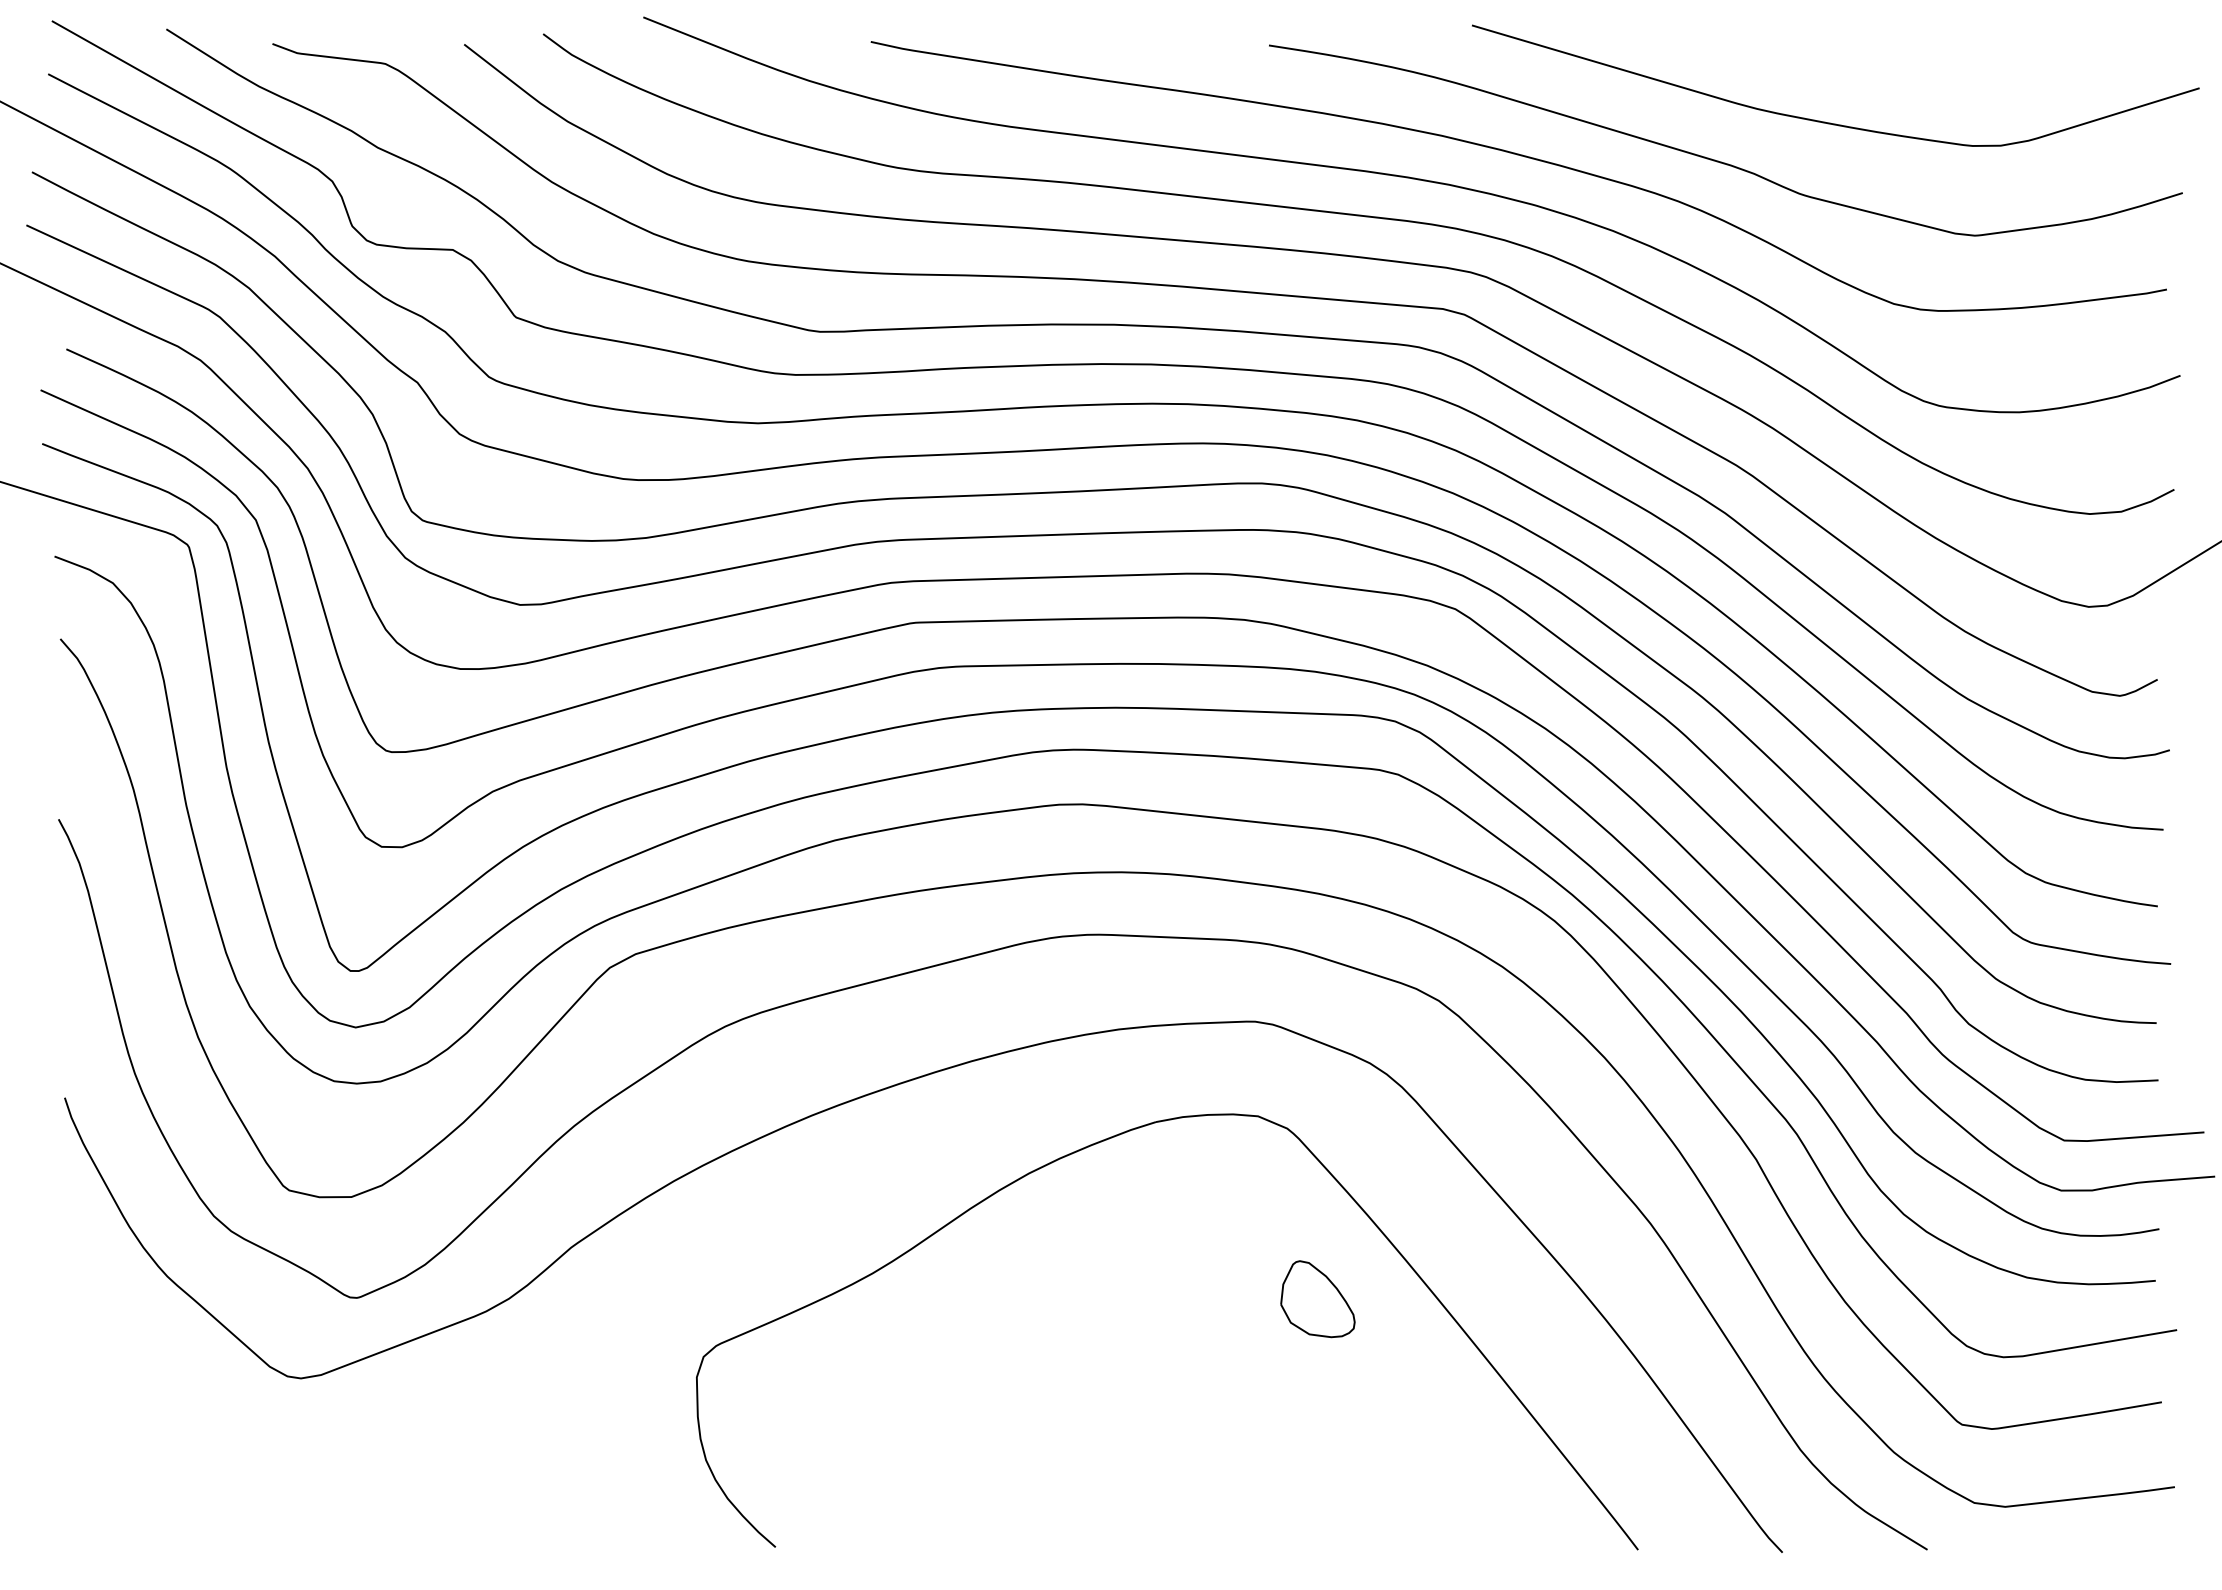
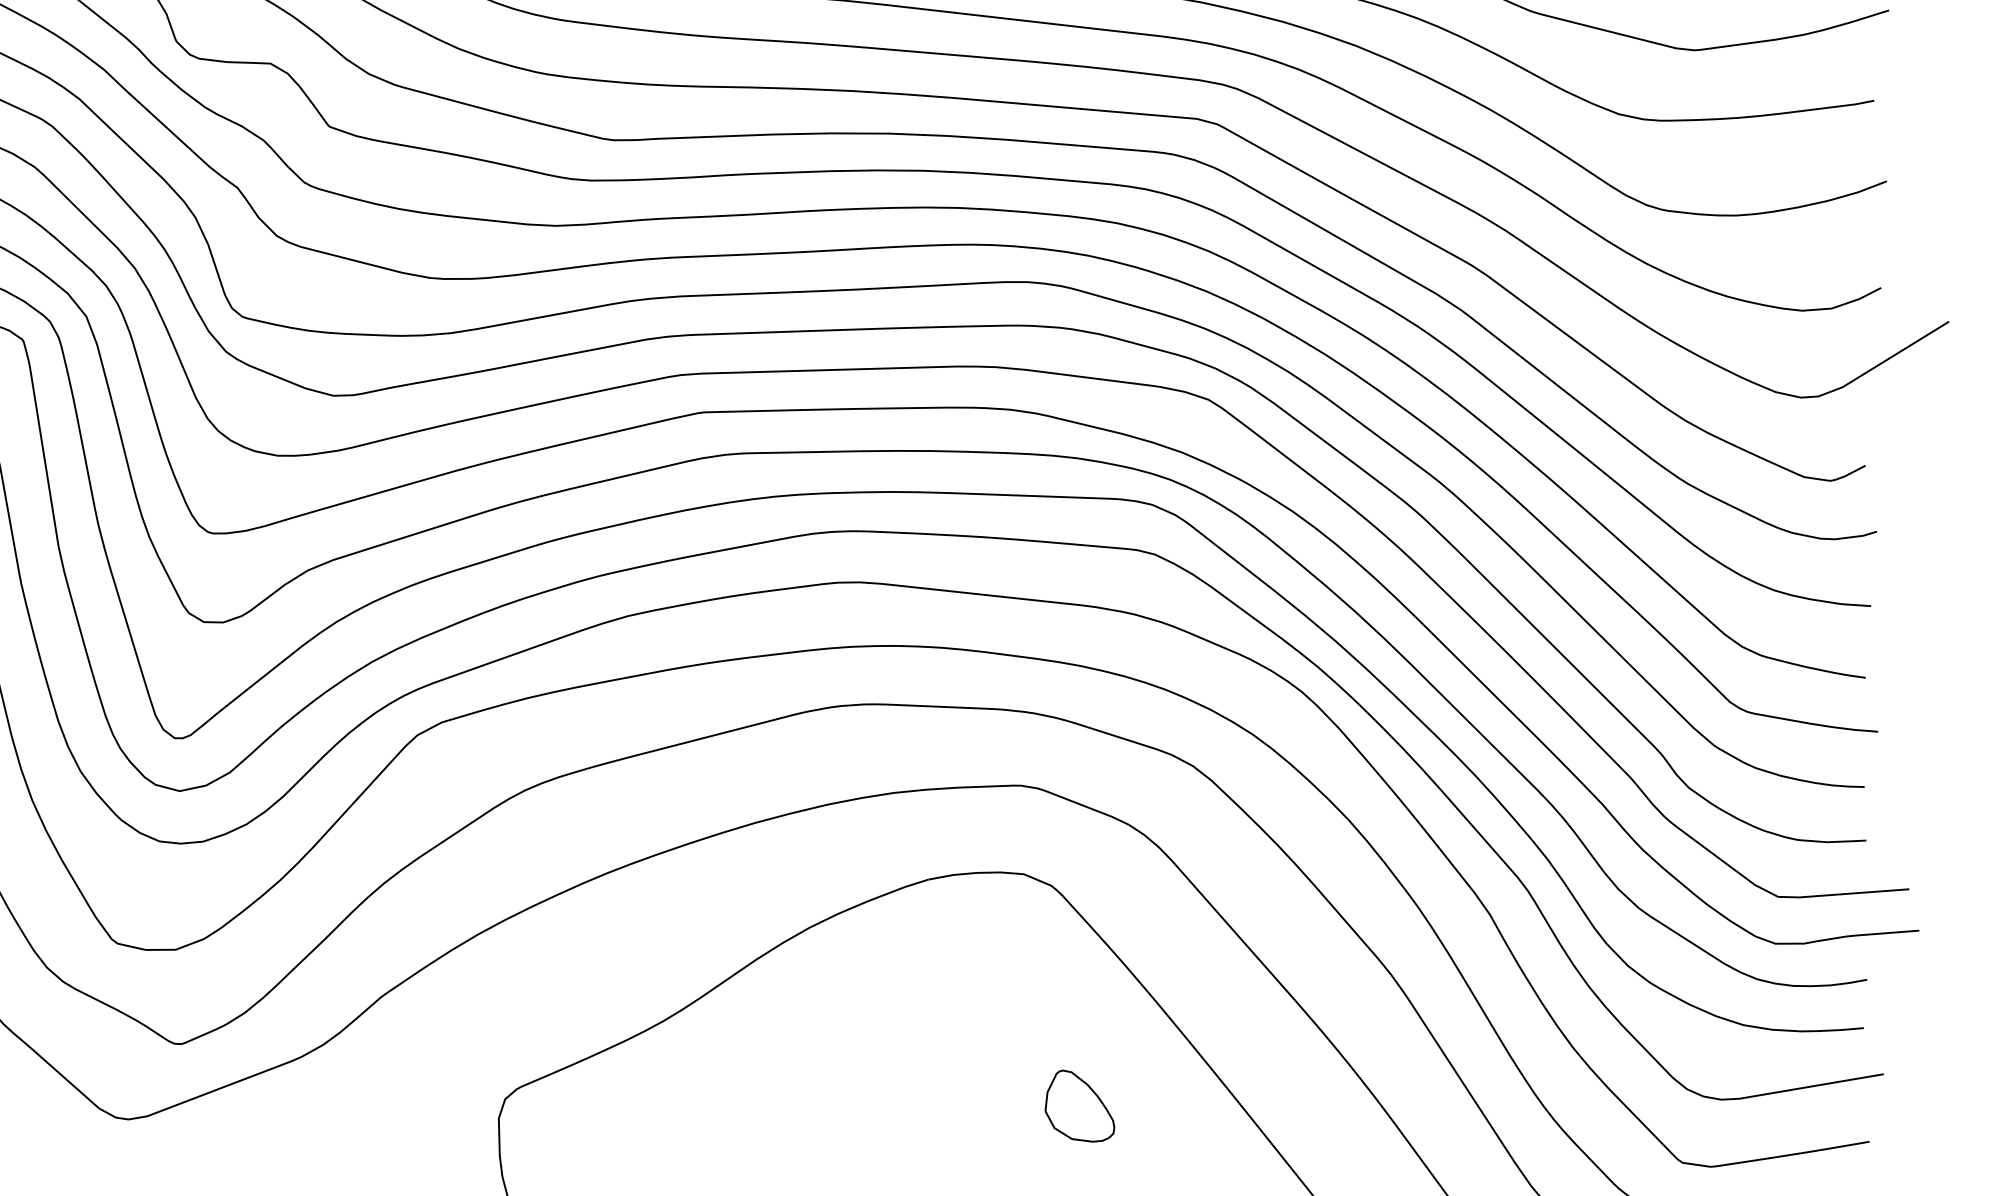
part: (1317, 1299) -> (1079, 1106), moved

